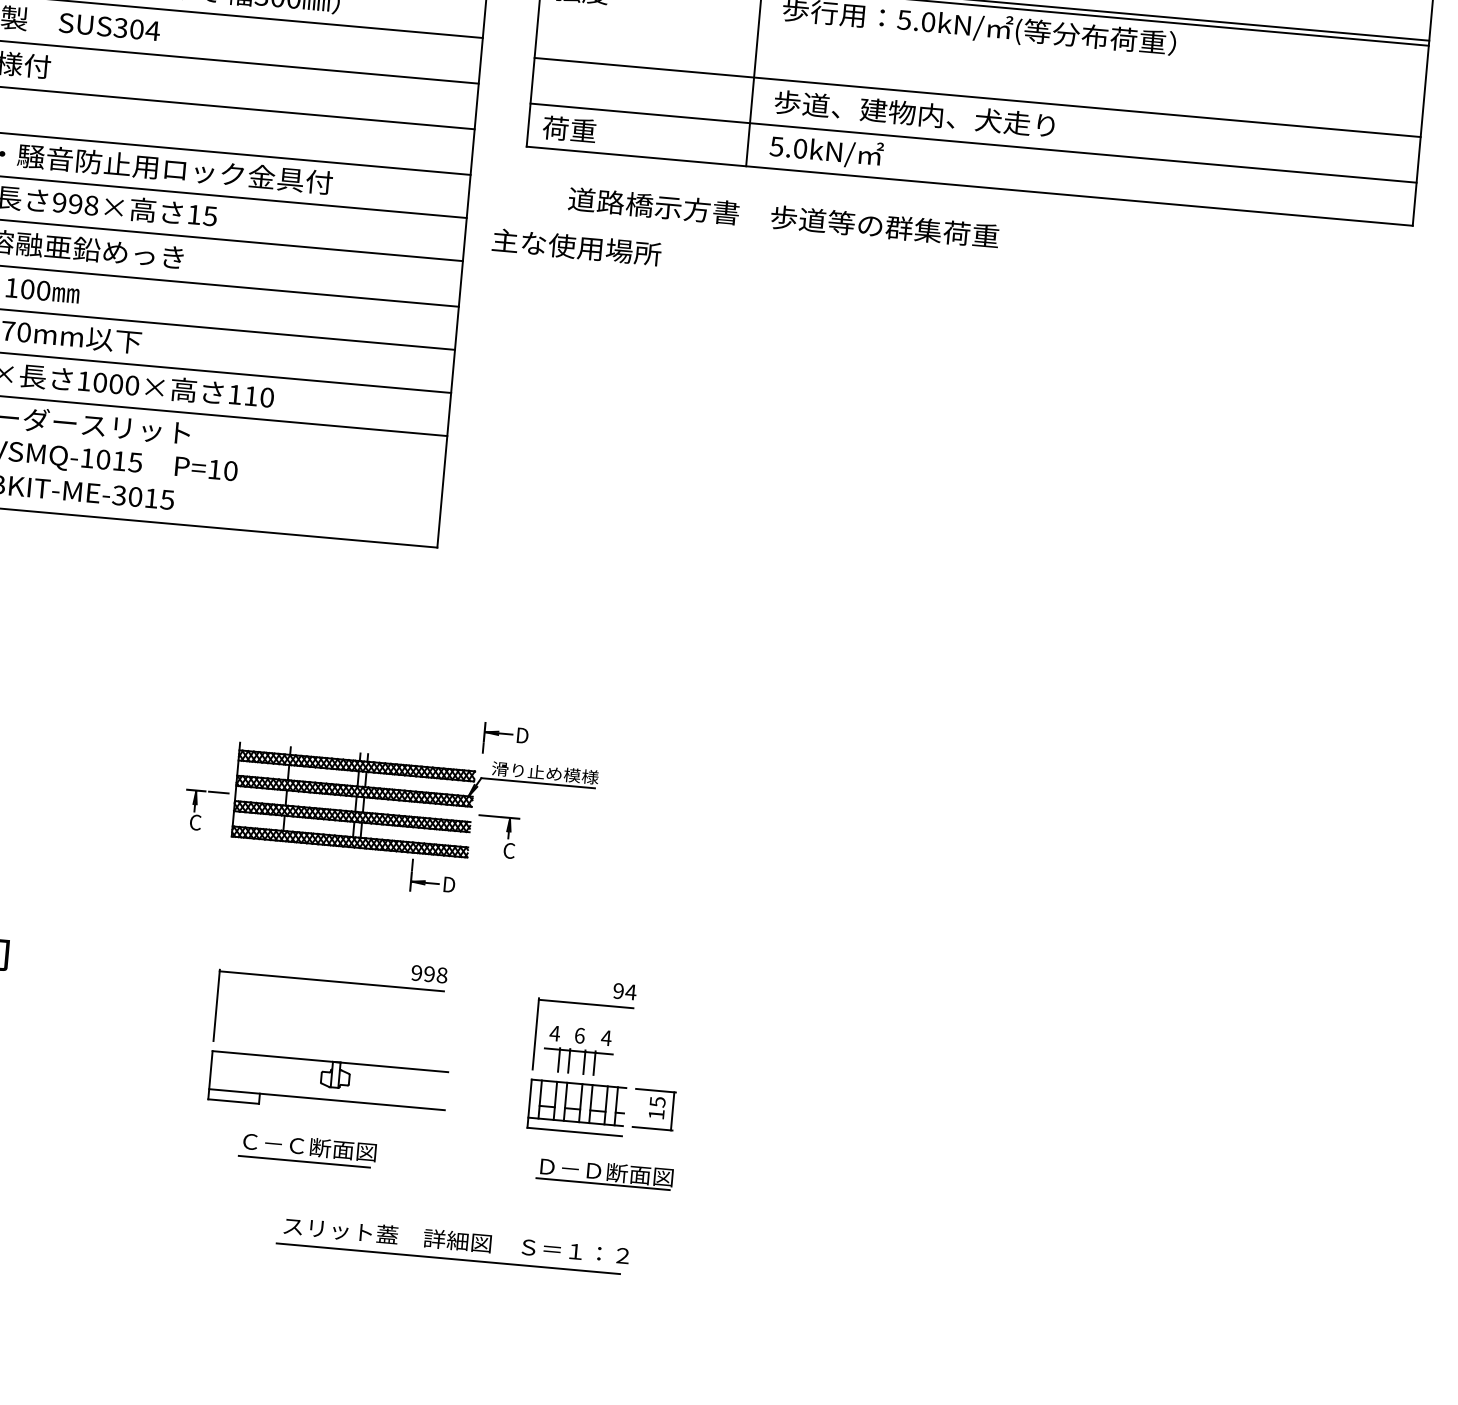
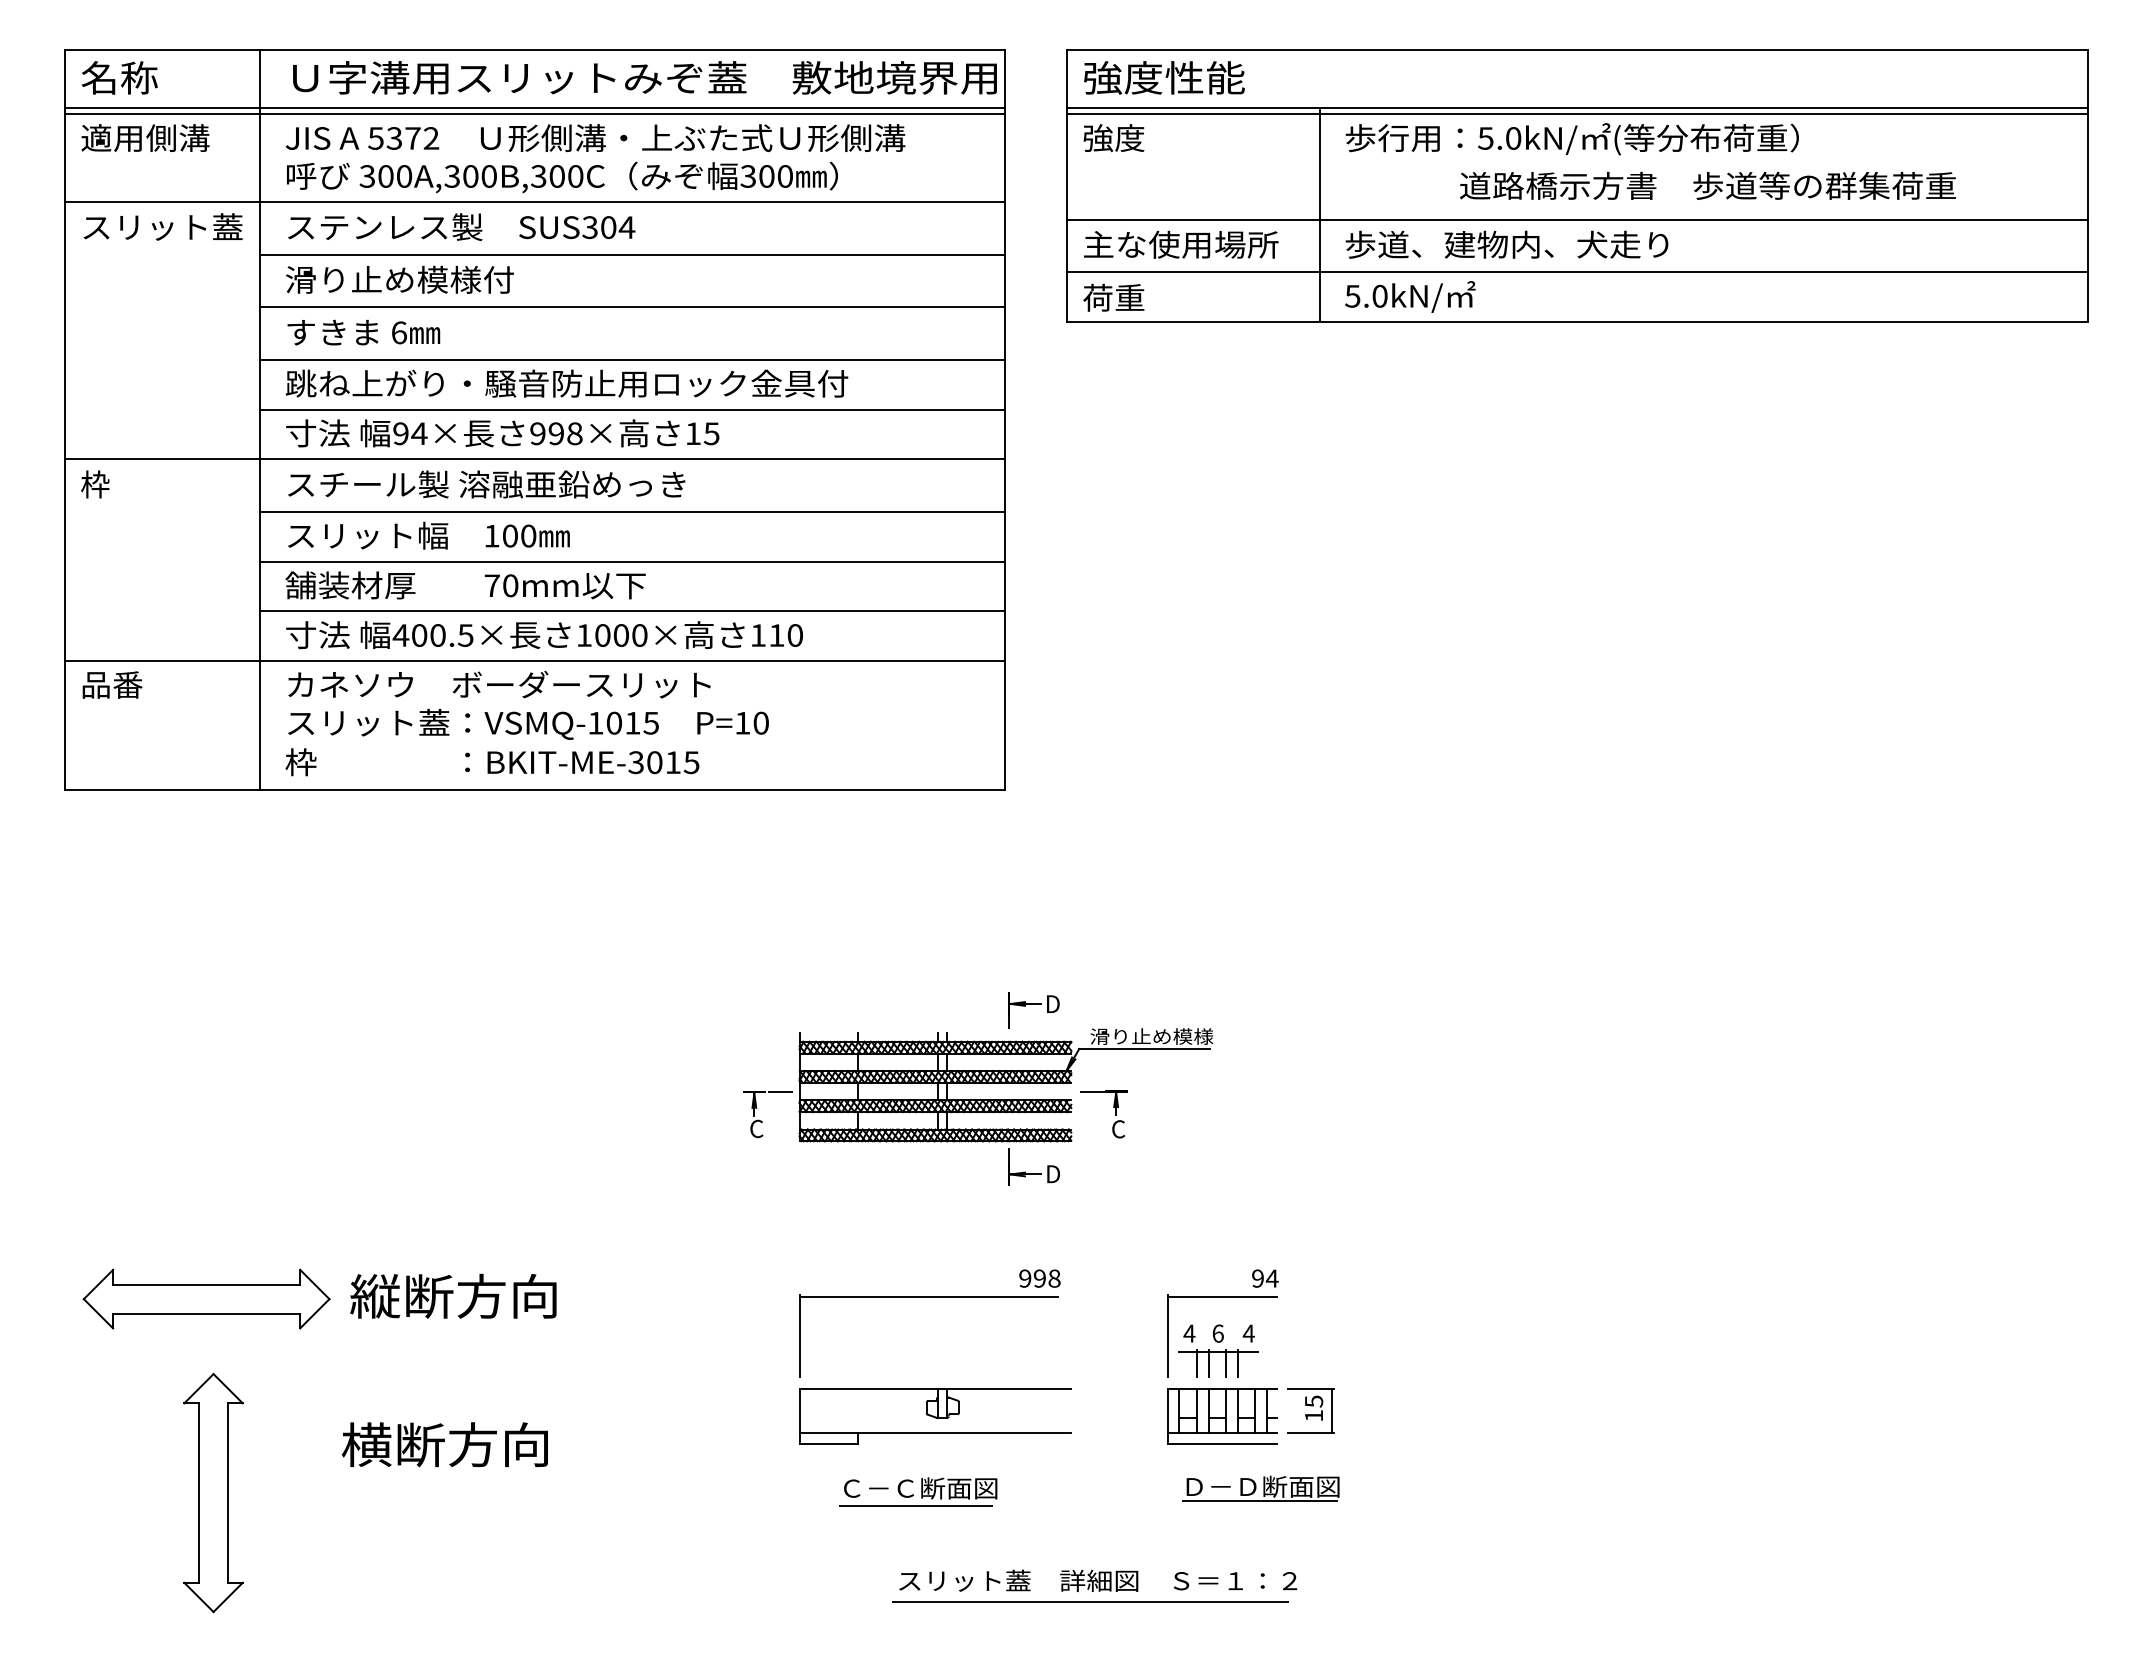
text: (783, 217) -> (1707, 185), moved
text: (577, 246) -> (1181, 244), moved
part: (505, 739) -> (1033, 1010), moved

